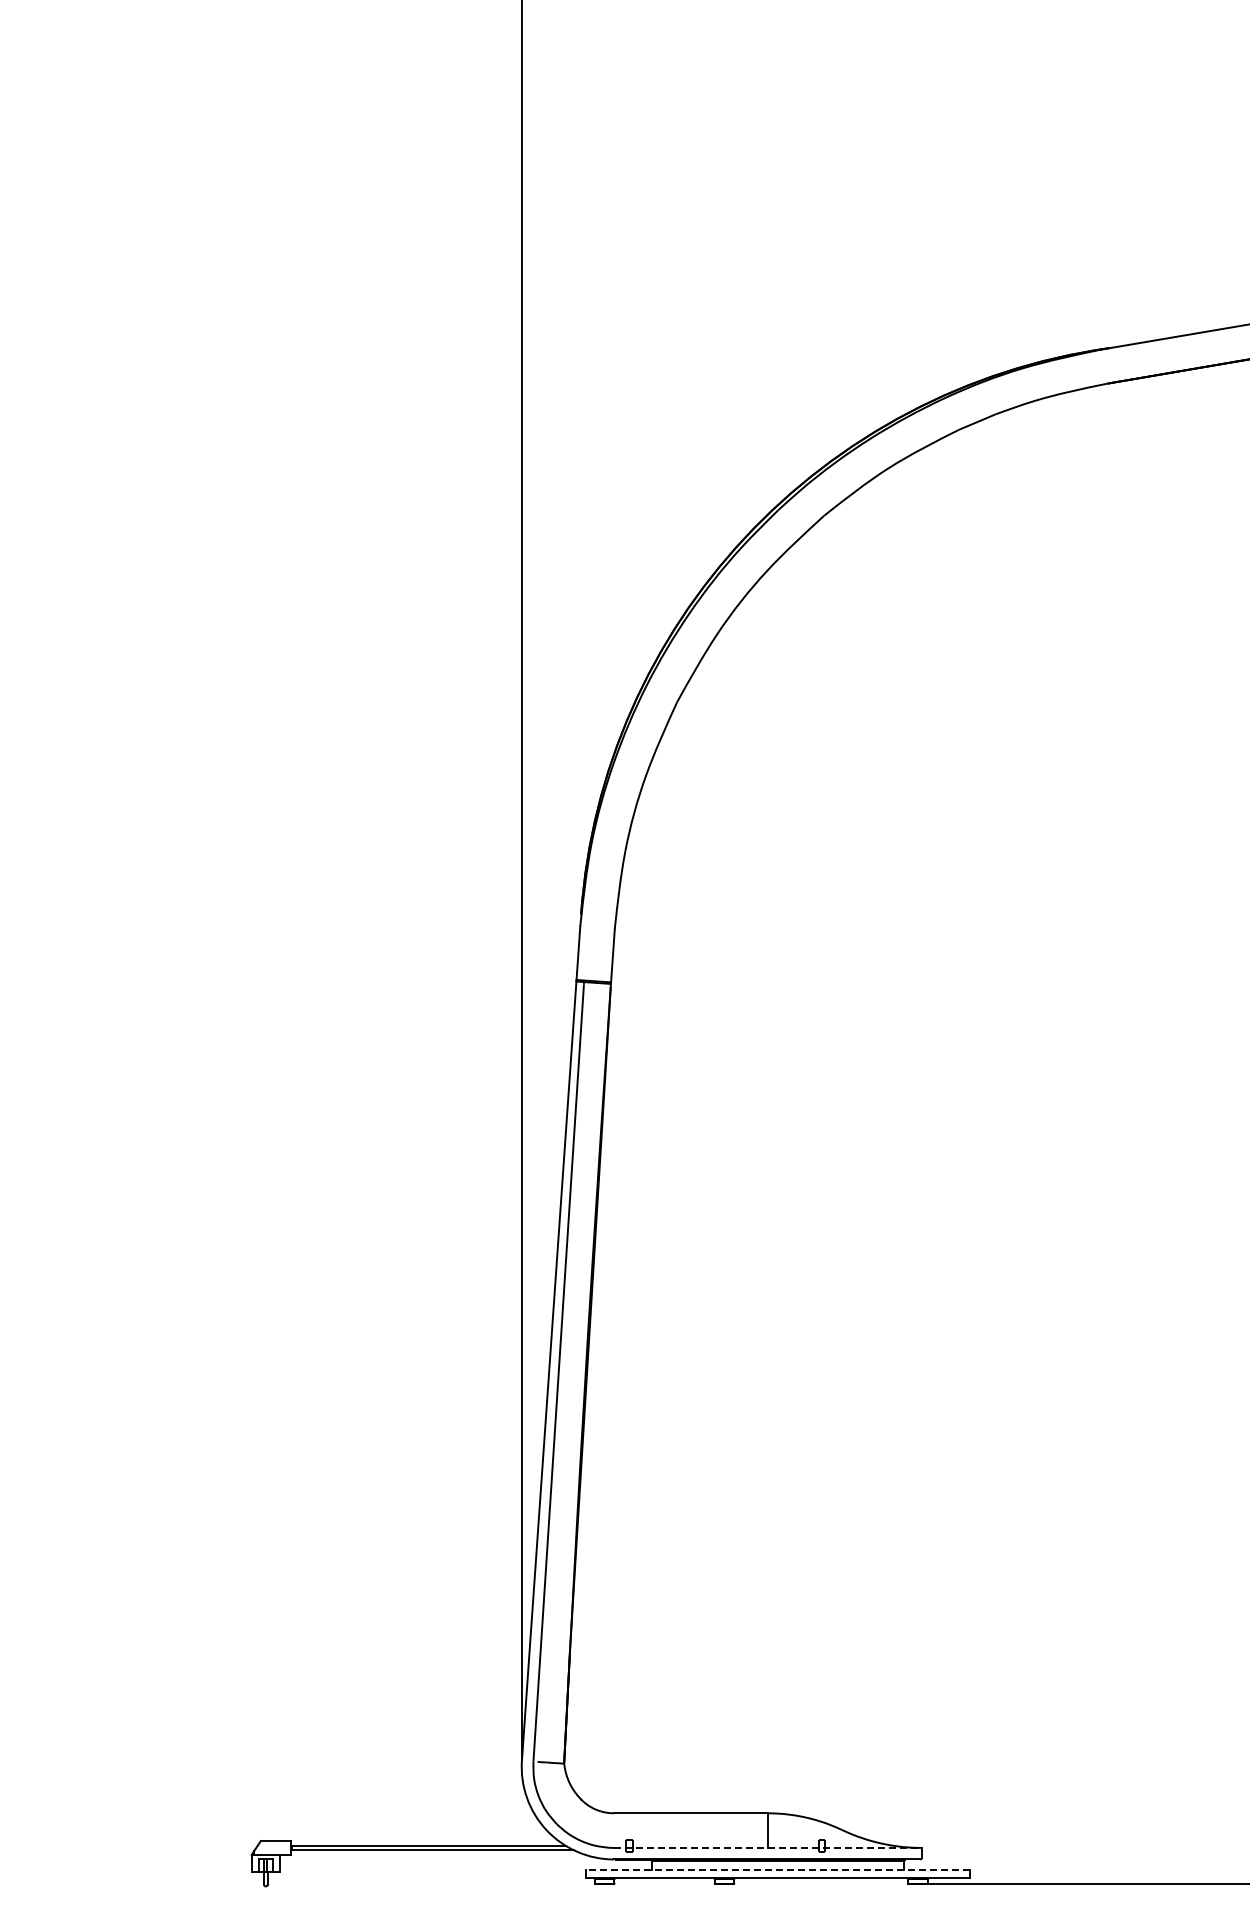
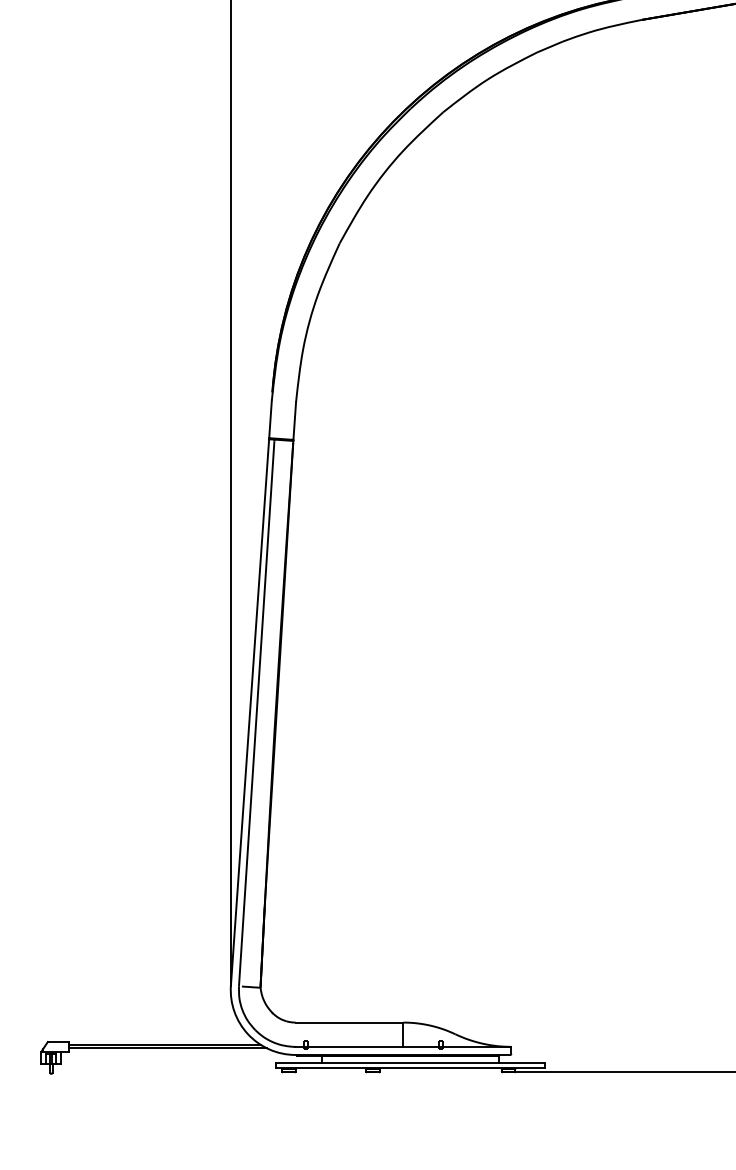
line: (768, 1847) -> (403, 1046), dashed -> solid
line: (777, 1870) -> (410, 1062), dashed -> solid

